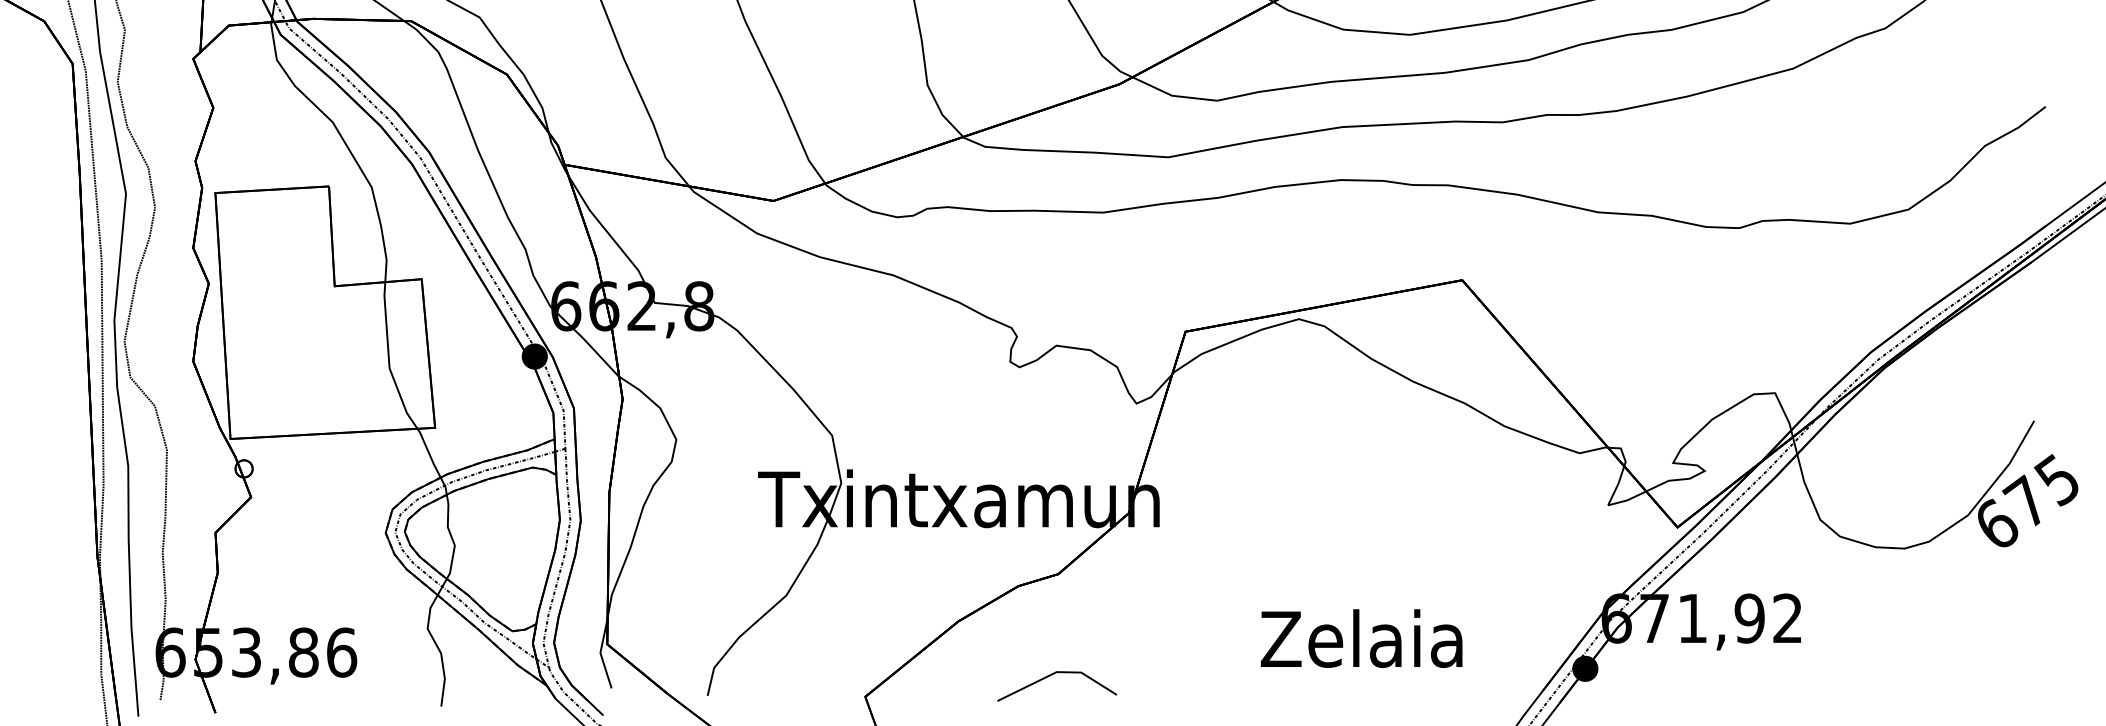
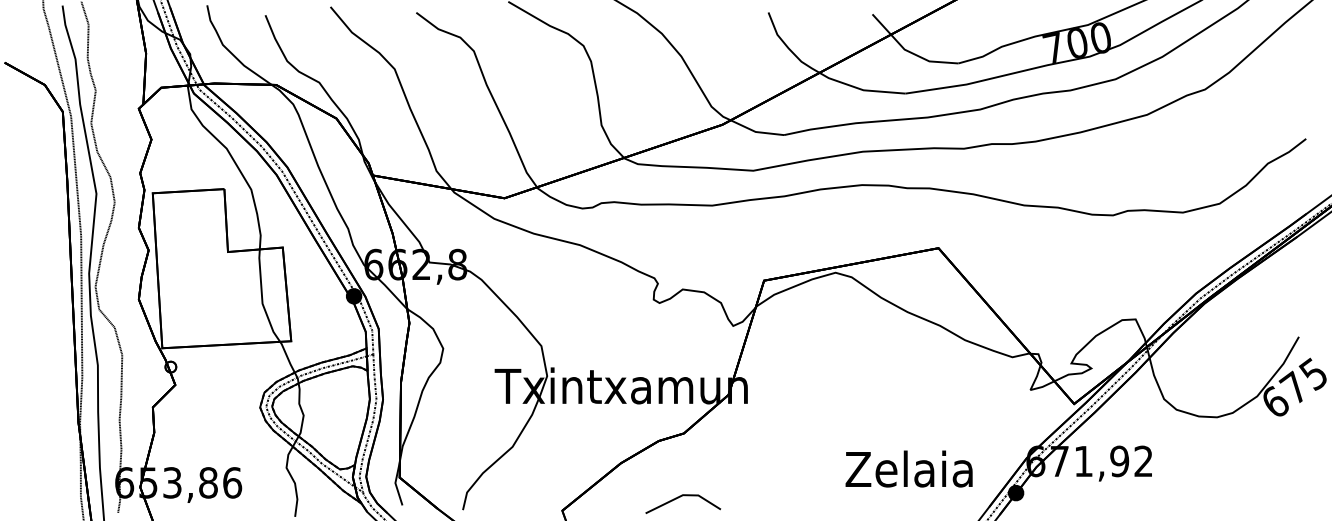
text: (1360, 637) -> (908, 468), moved

